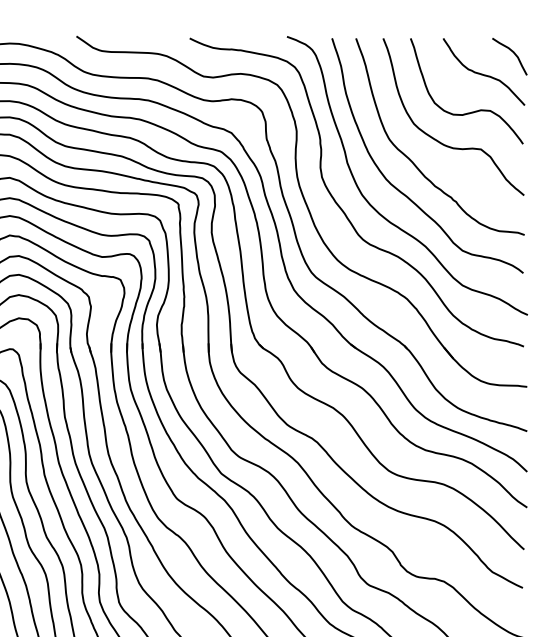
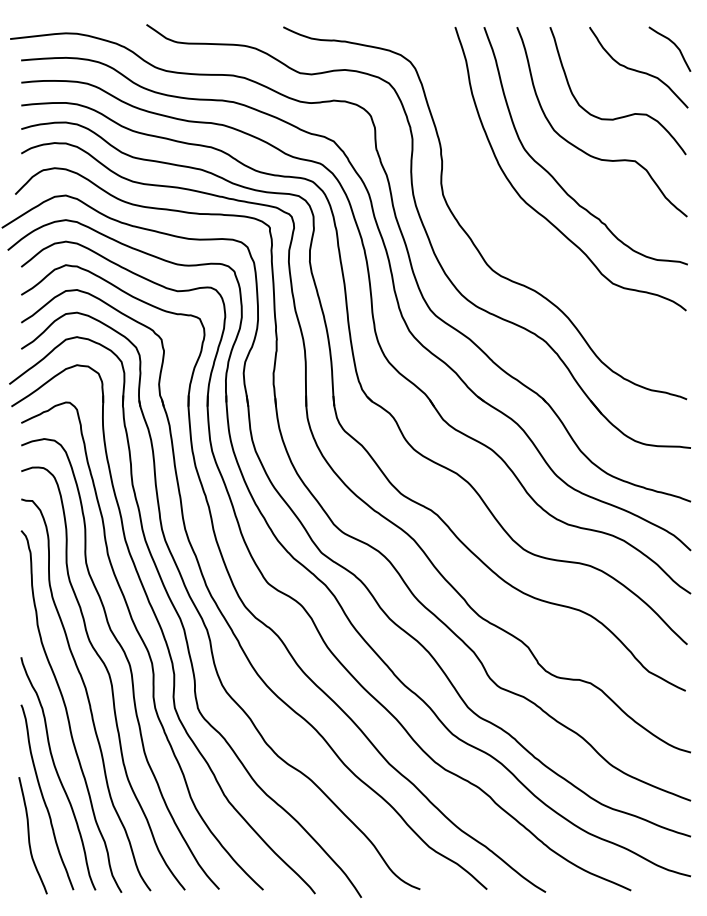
curve: (374, 207) -> (506, 231), removed

